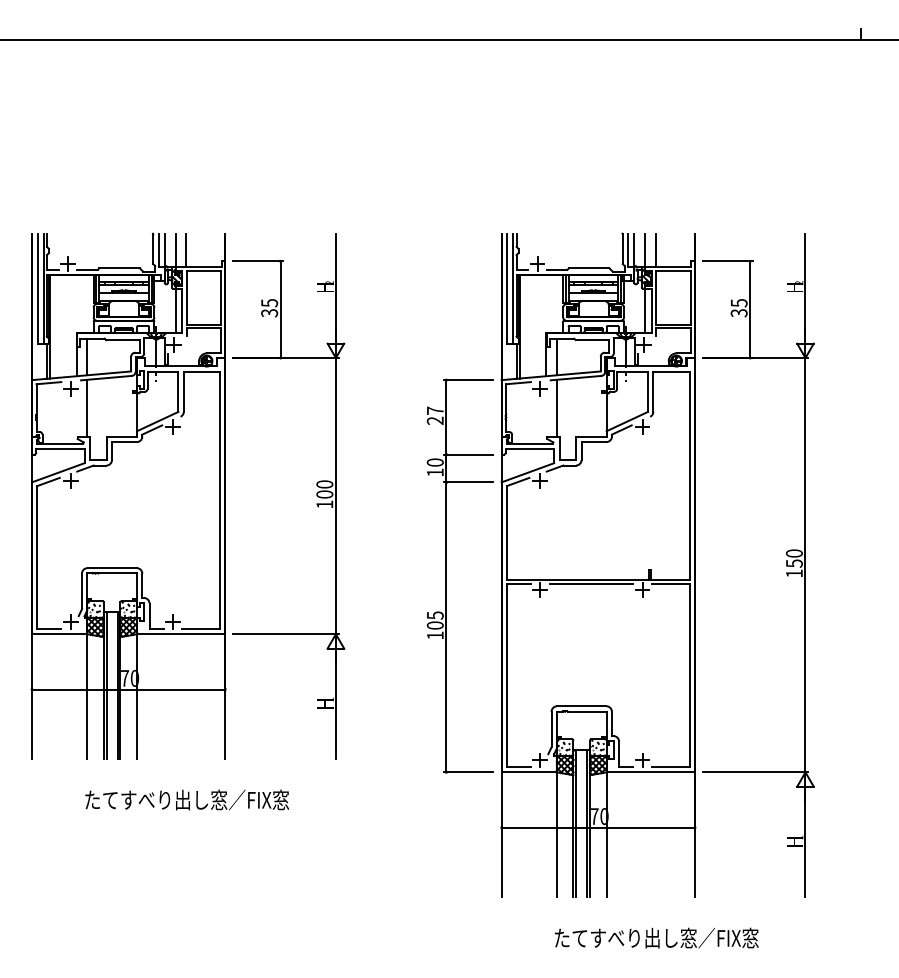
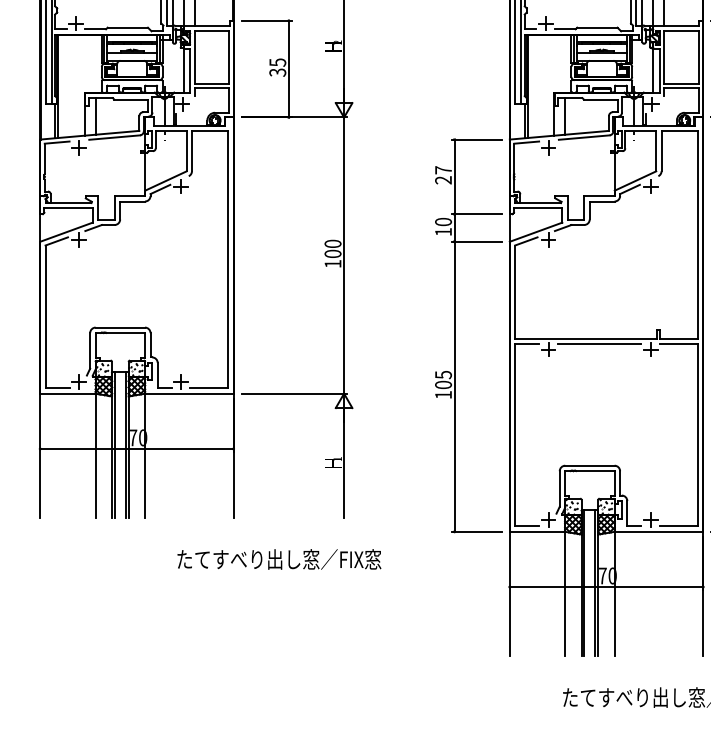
line: (87, 407) -> (95, 166), removed
line: (556, 407) -> (564, 166), removed
text: (186, 799) -> (278, 558), moved

